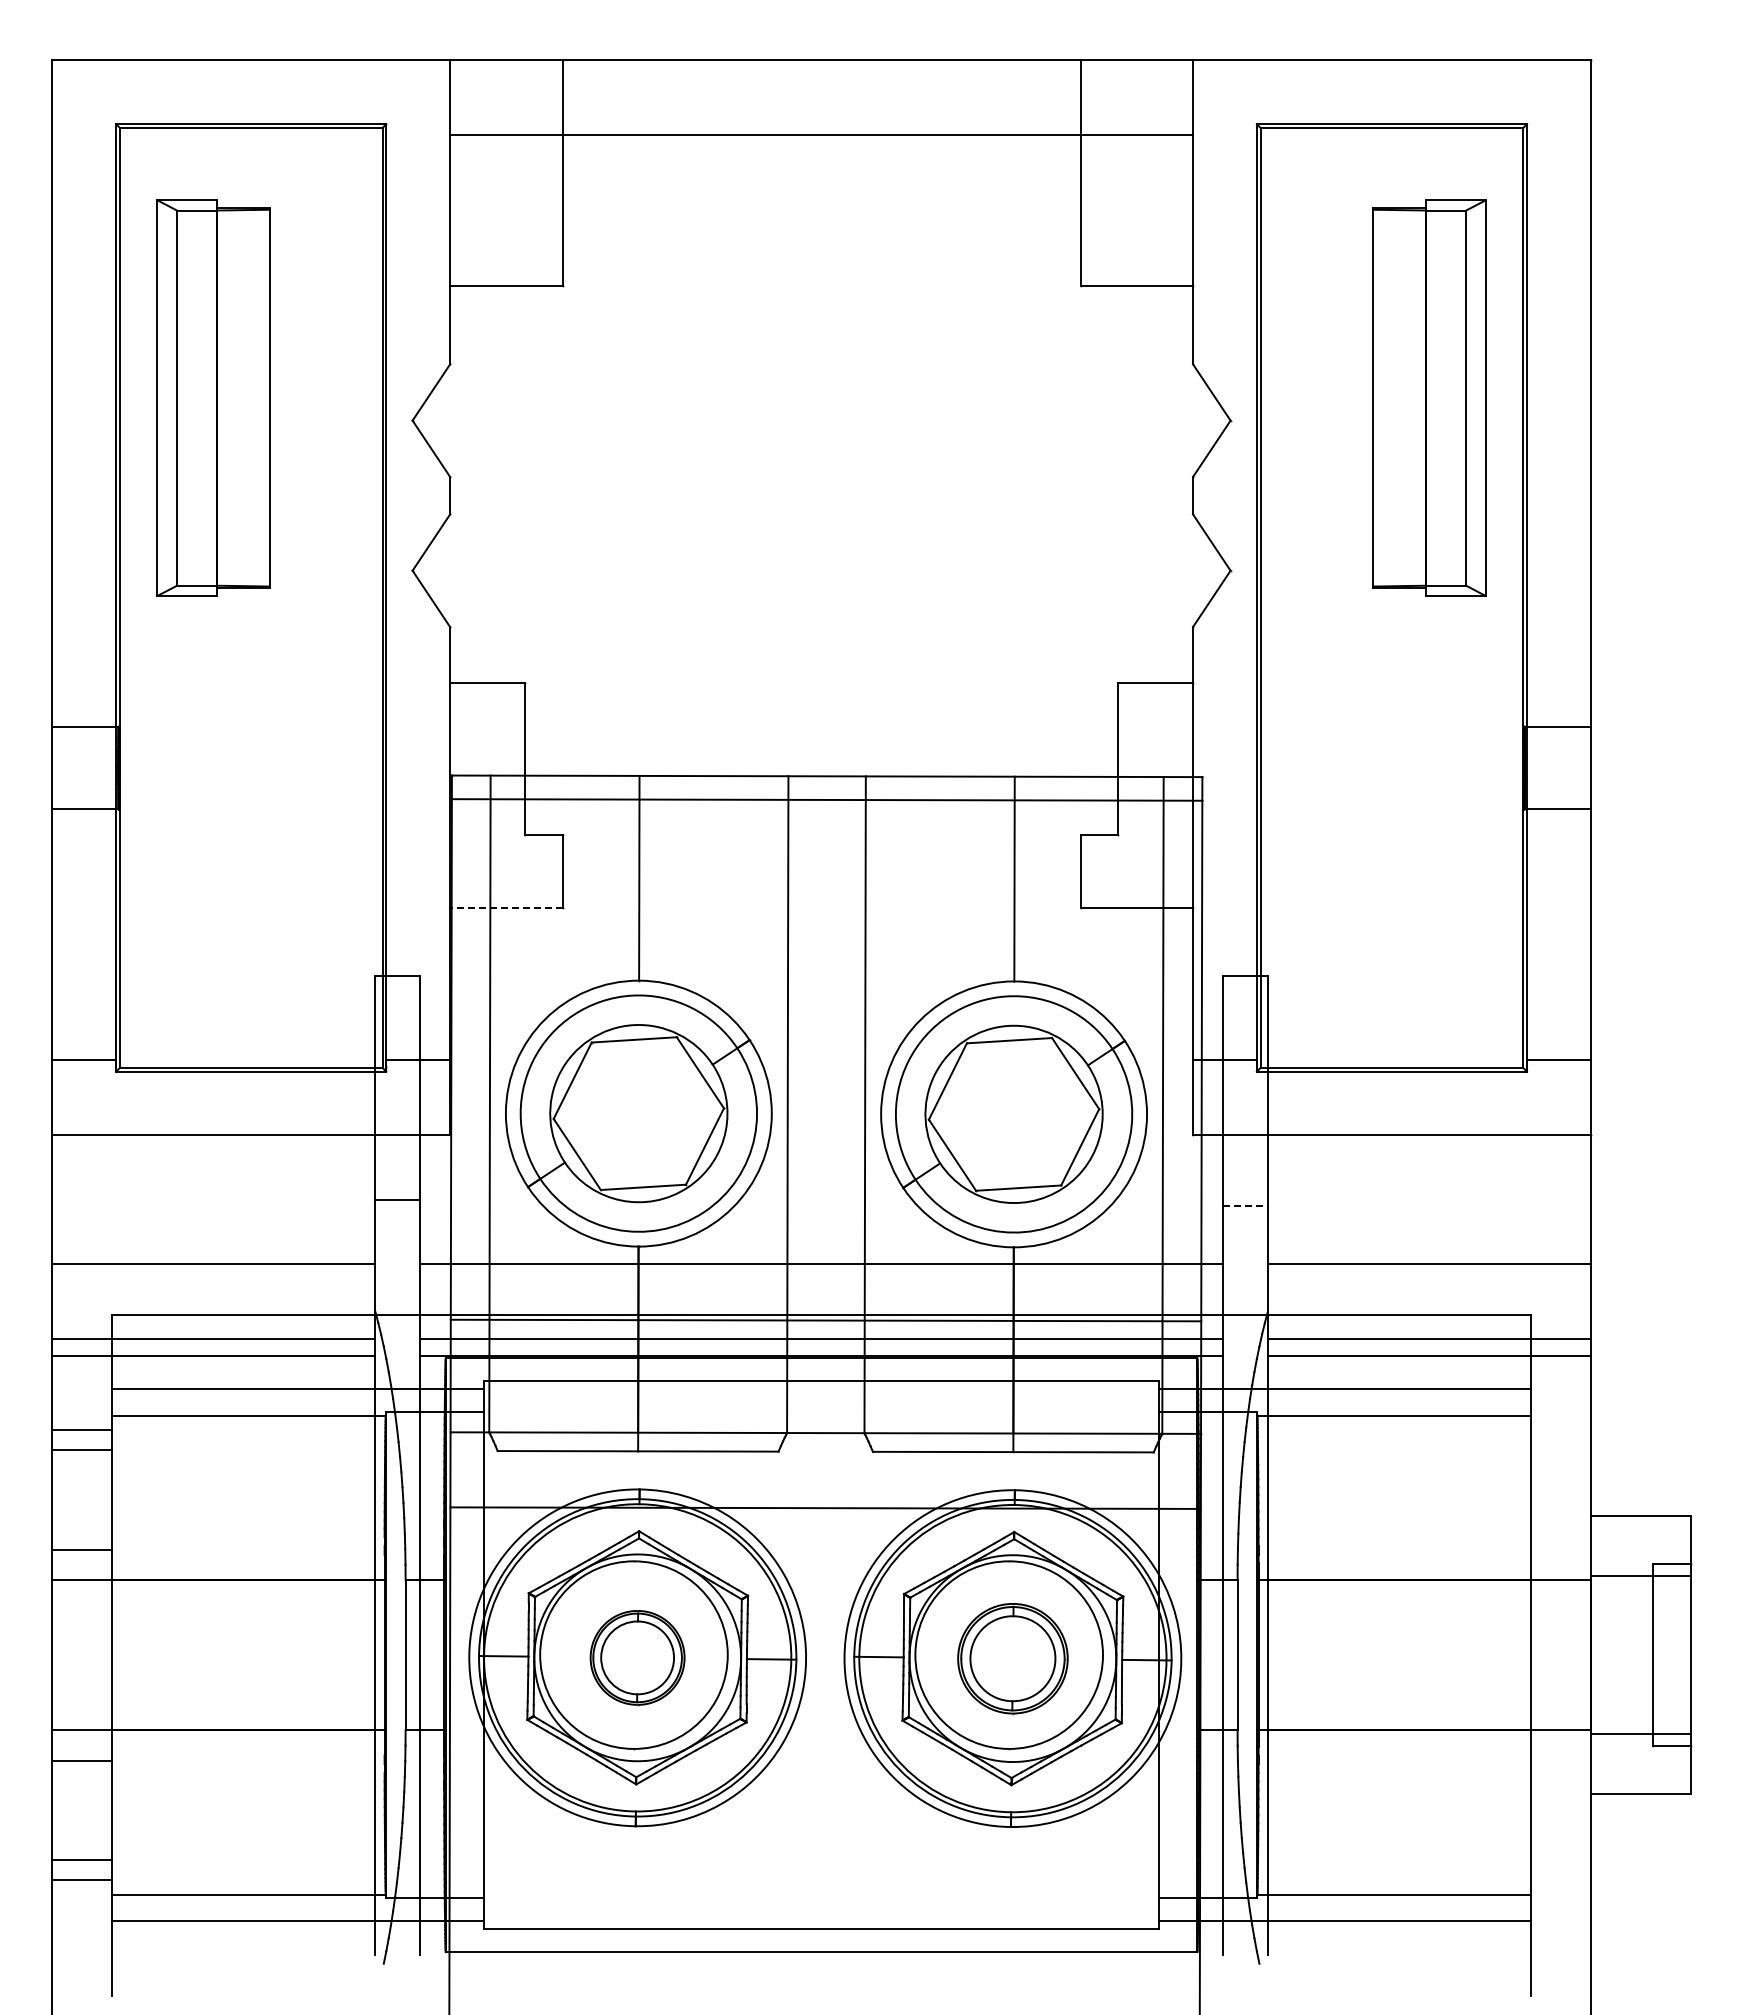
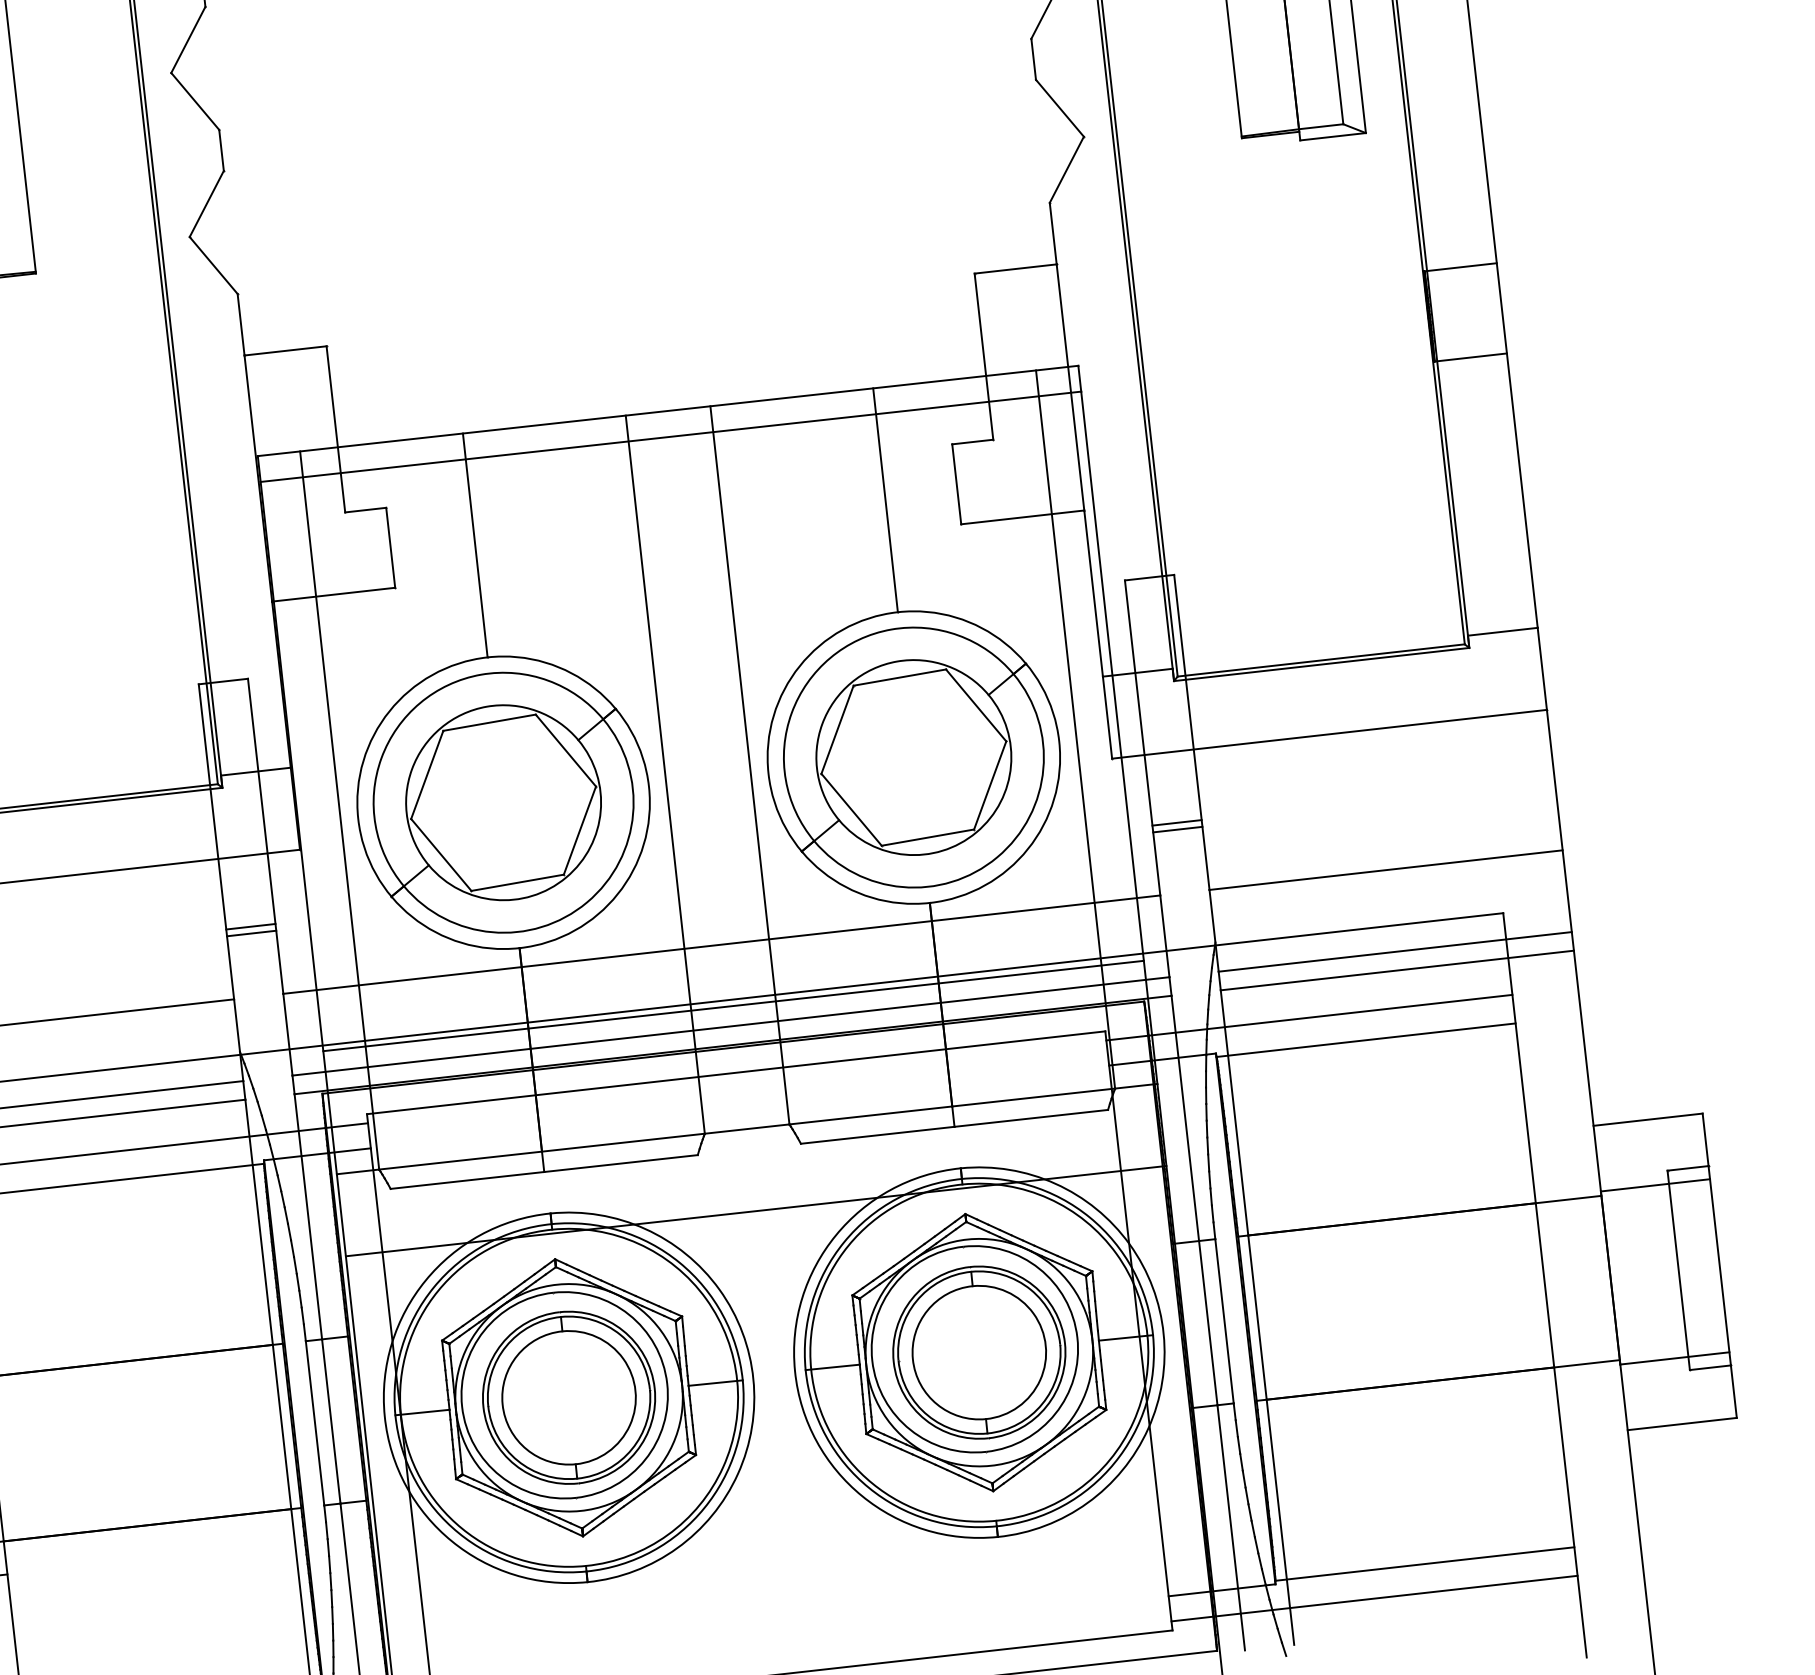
line: (505, 908) -> (332, 594), dashed -> solid
line: (1244, 1200) -> (1176, 823), added
line: (397, 1206) -> (251, 933), added
line: (1245, 1206) -> (1178, 829), dashed -> solid
part: (637, 1657) -> (568, 1397), size x1.67
part: (1012, 1658) -> (978, 1352), size x1.43

